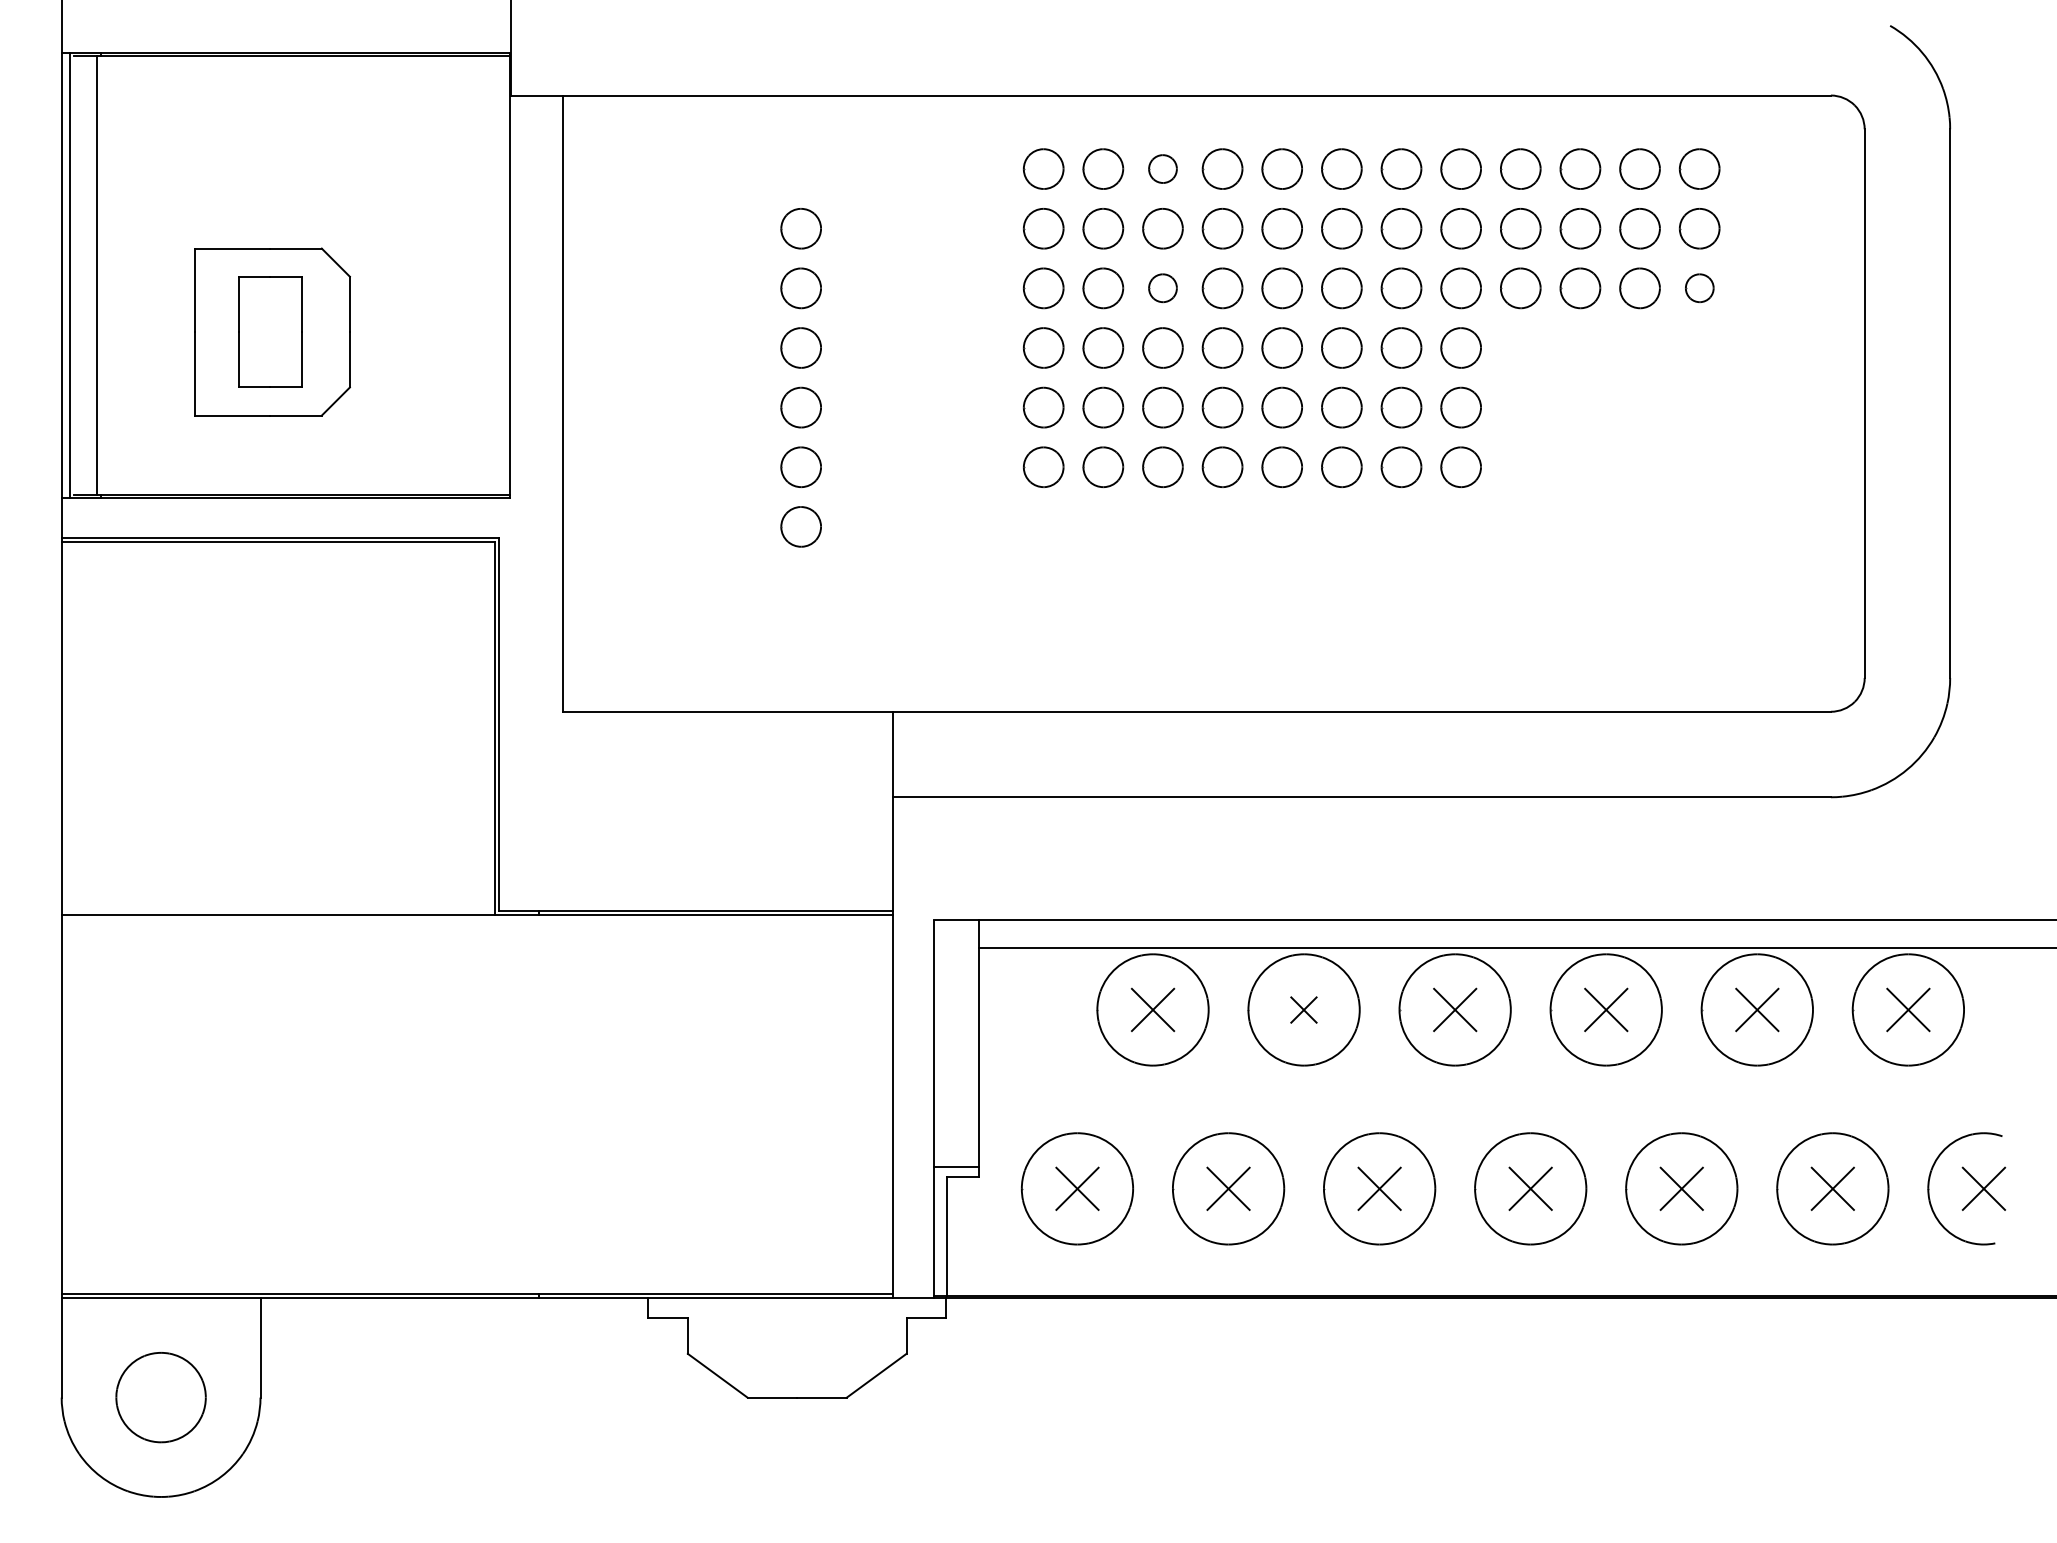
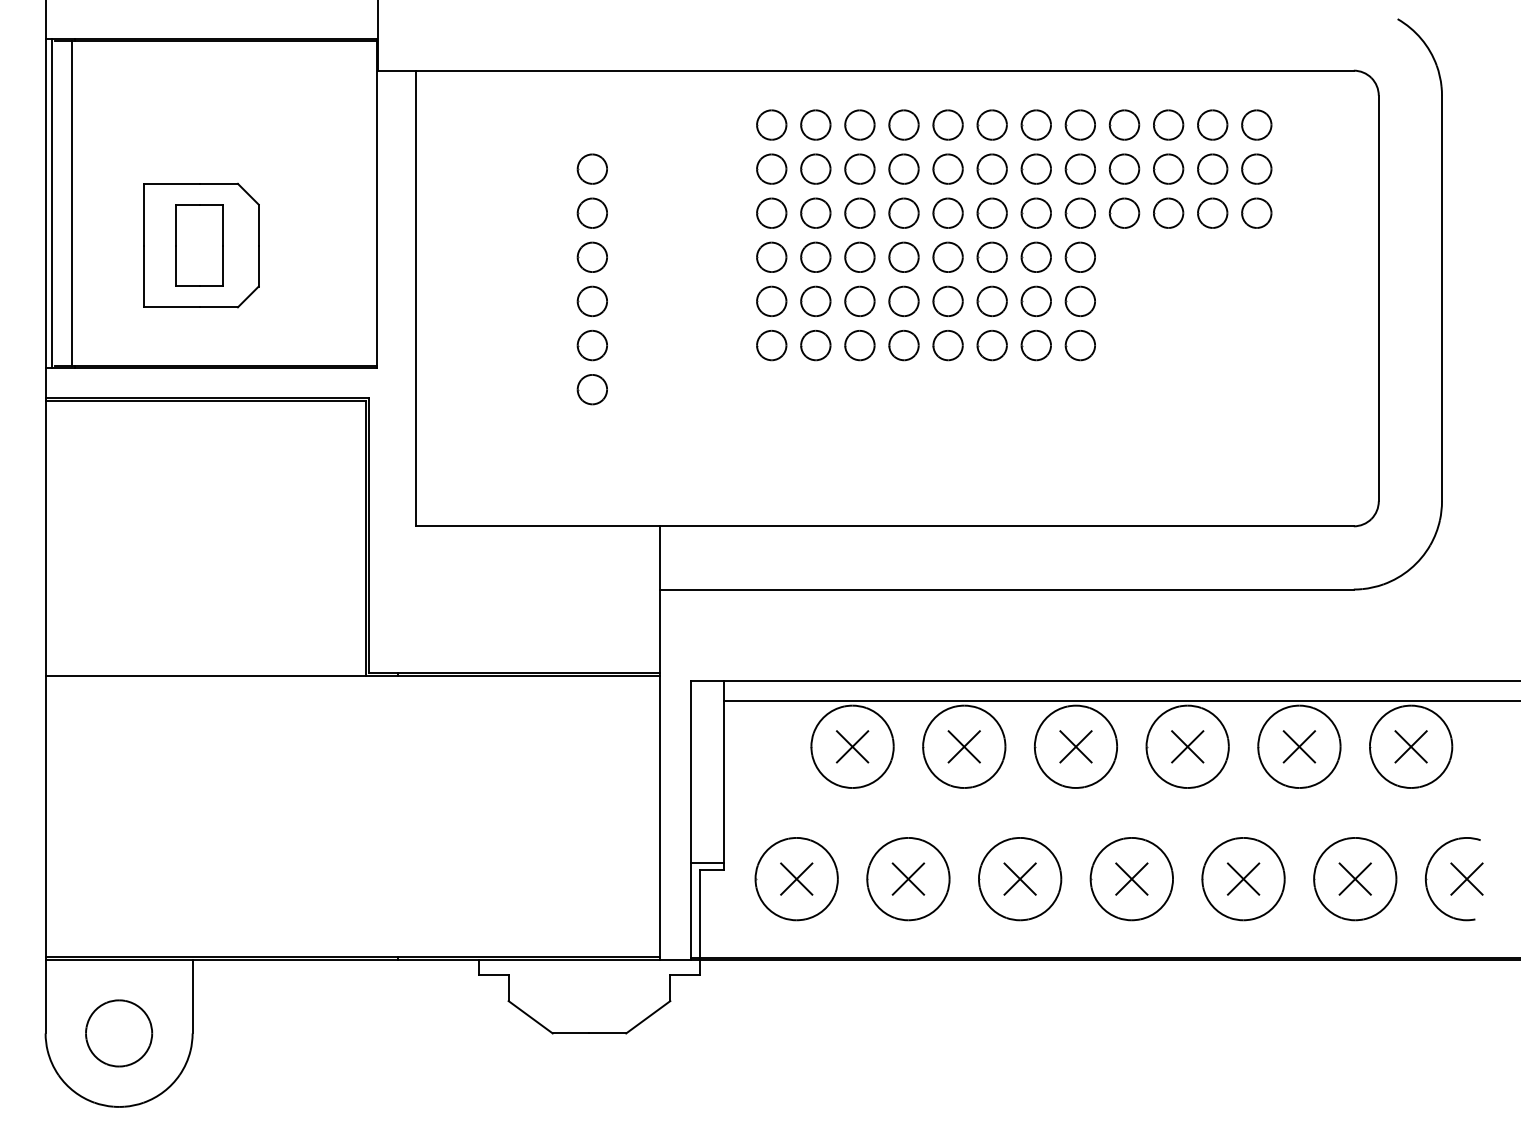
part: (1162, 168) -> (859, 124), size x1.43
part: (1162, 287) -> (859, 212), size x1.43
part: (1699, 287) -> (1256, 212), size x1.43
part: (1303, 1009) -> (963, 746), size x1.67

